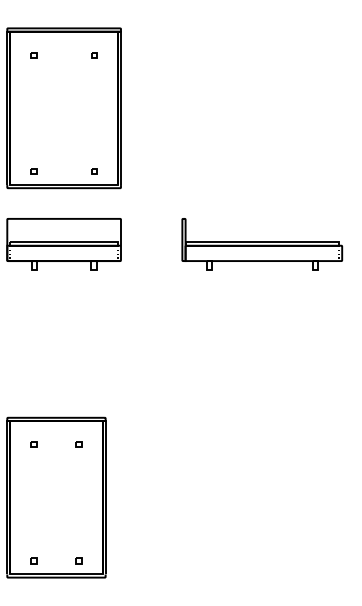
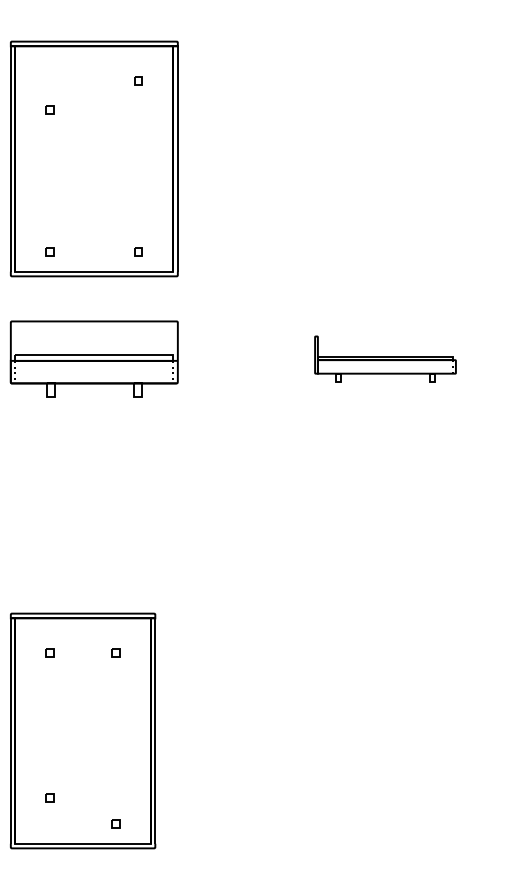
part: (33, 55) -> (49, 110), moved
part: (262, 244) -> (385, 359), size x0.6
part: (33, 560) -> (49, 796), moved

